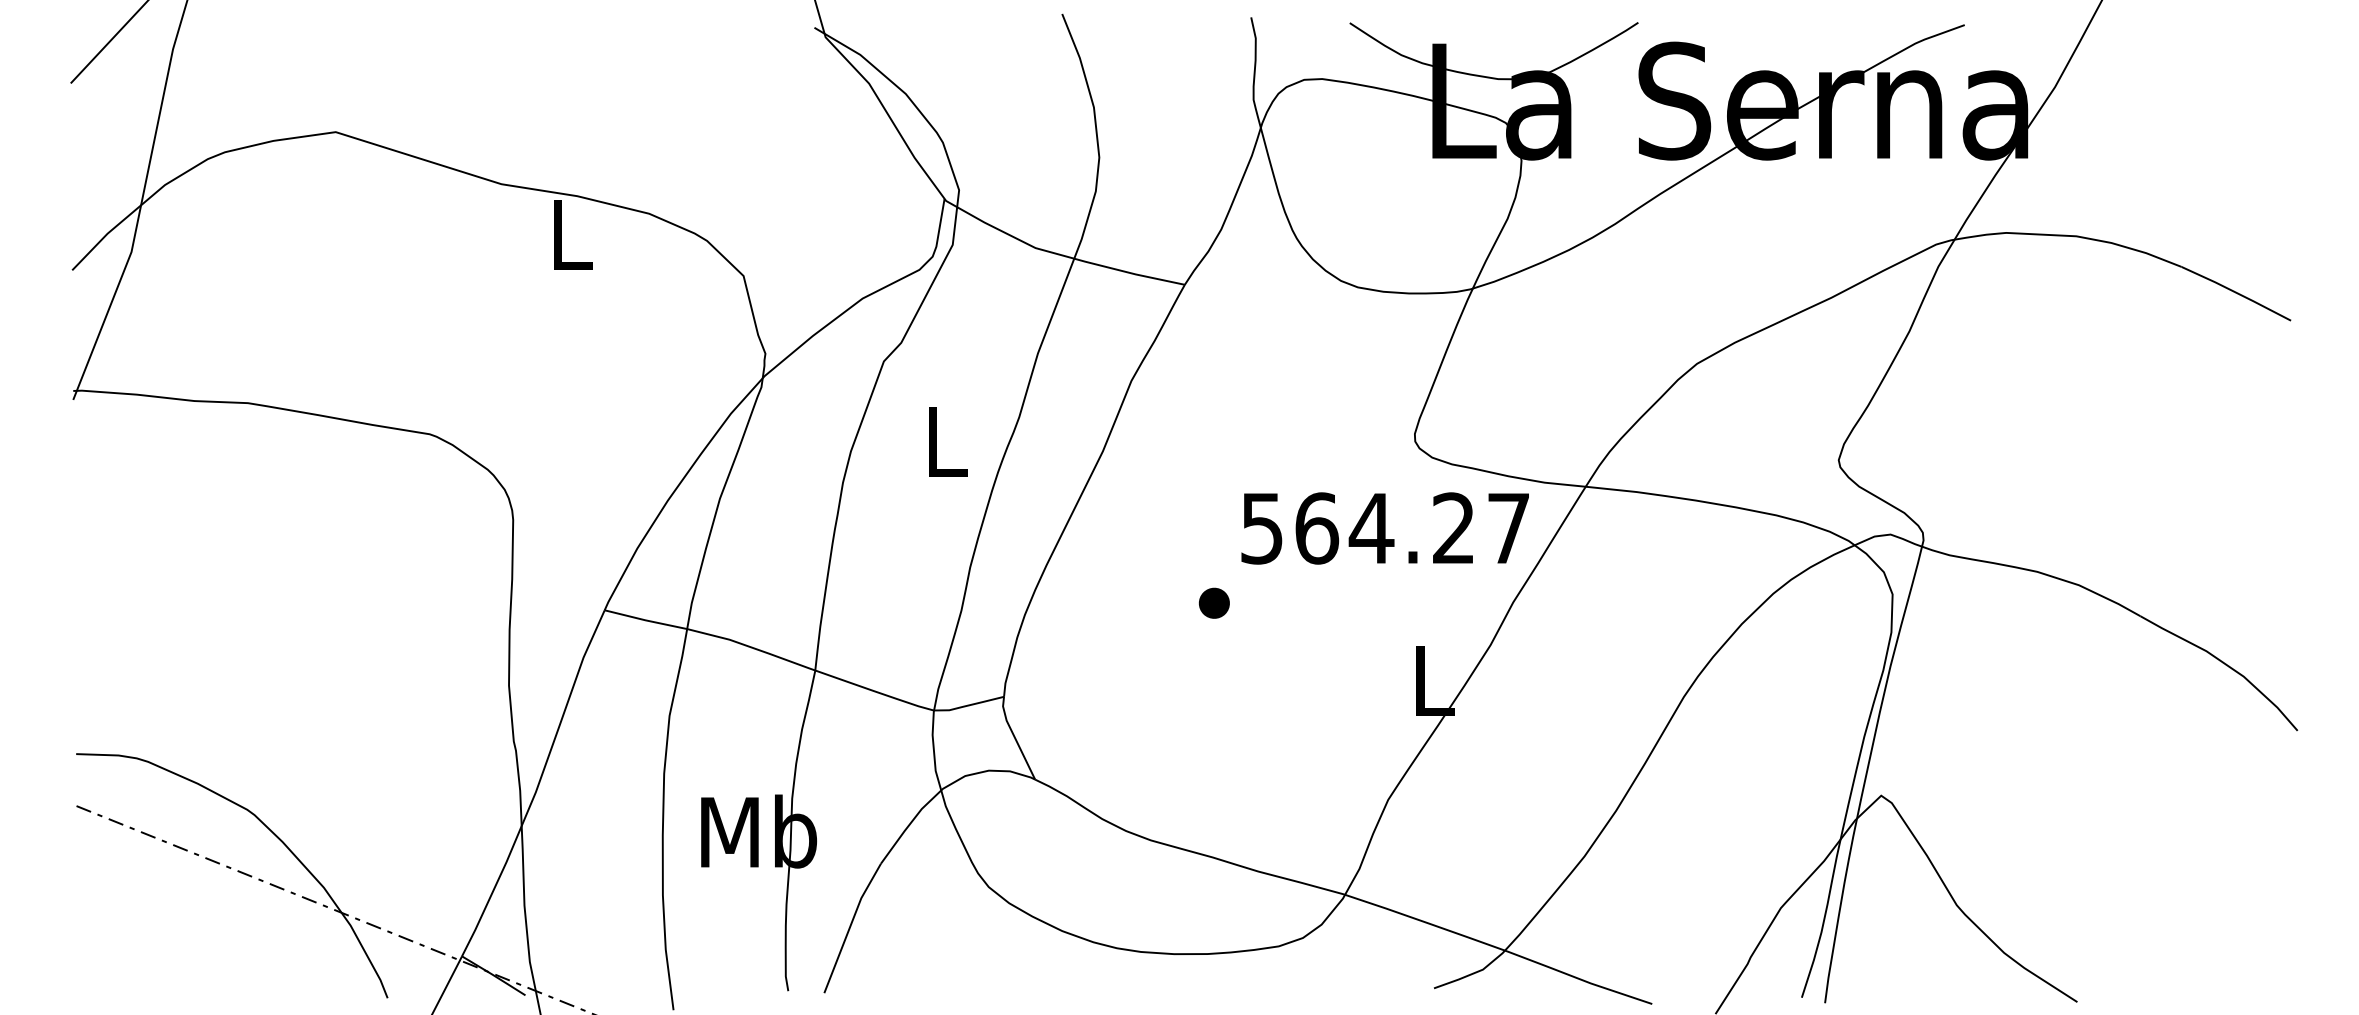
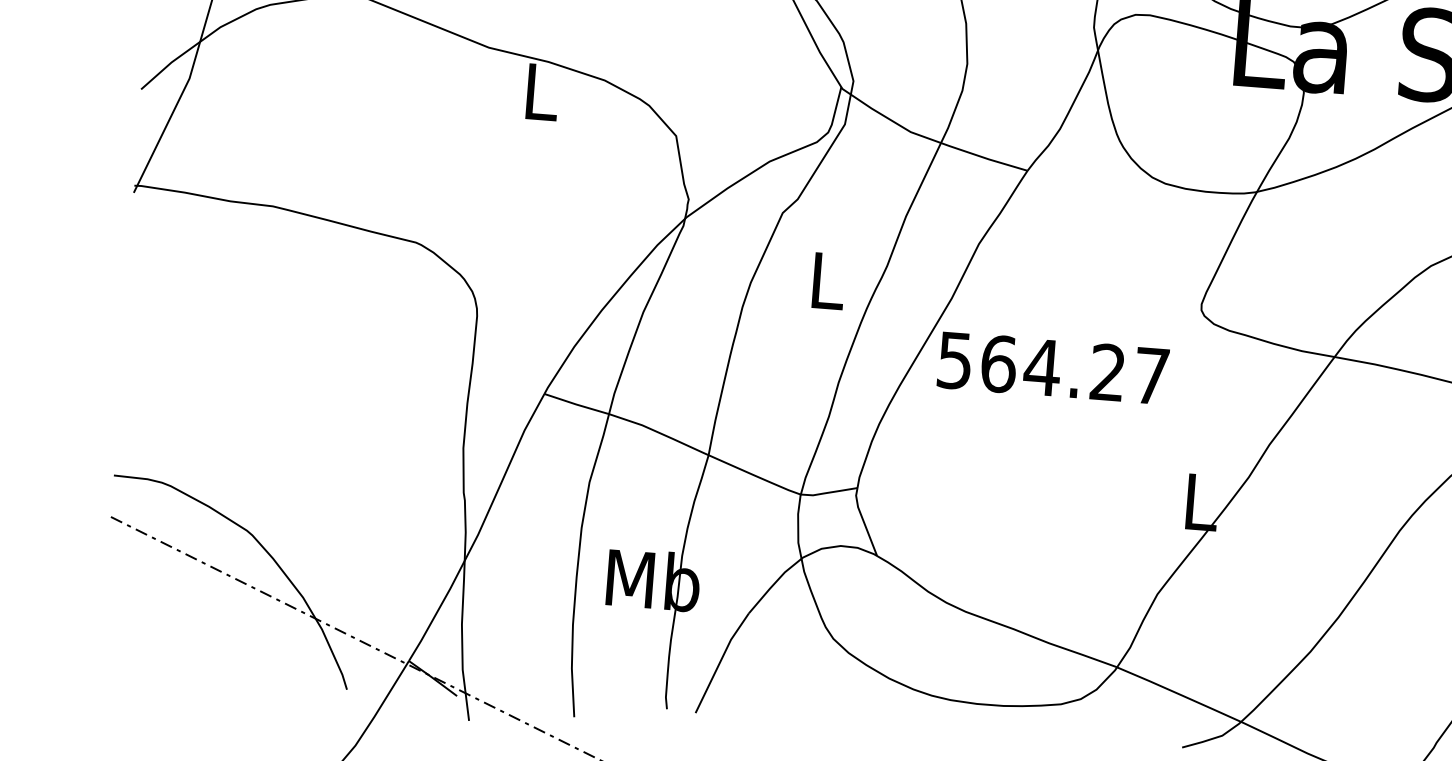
text: (1384, 528) -> (1052, 368), moved
part: (1213, 602) -> (1030, 425), removed

